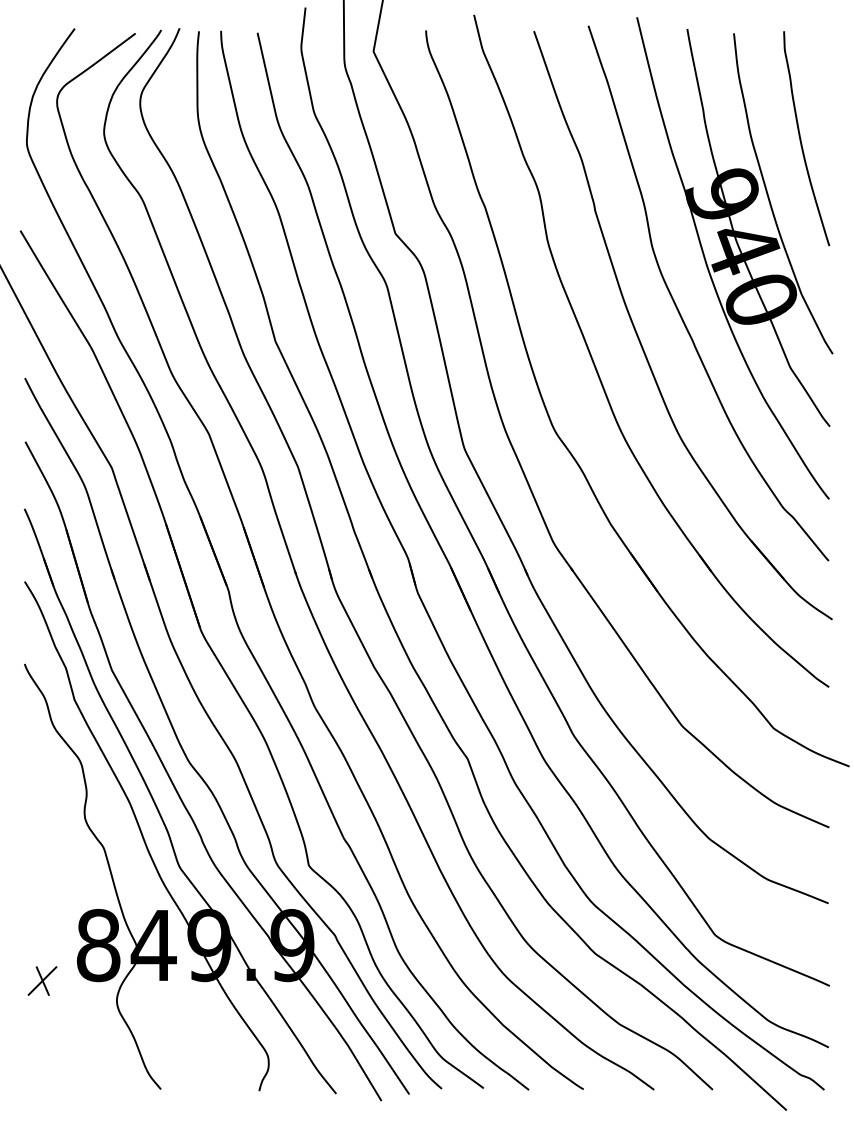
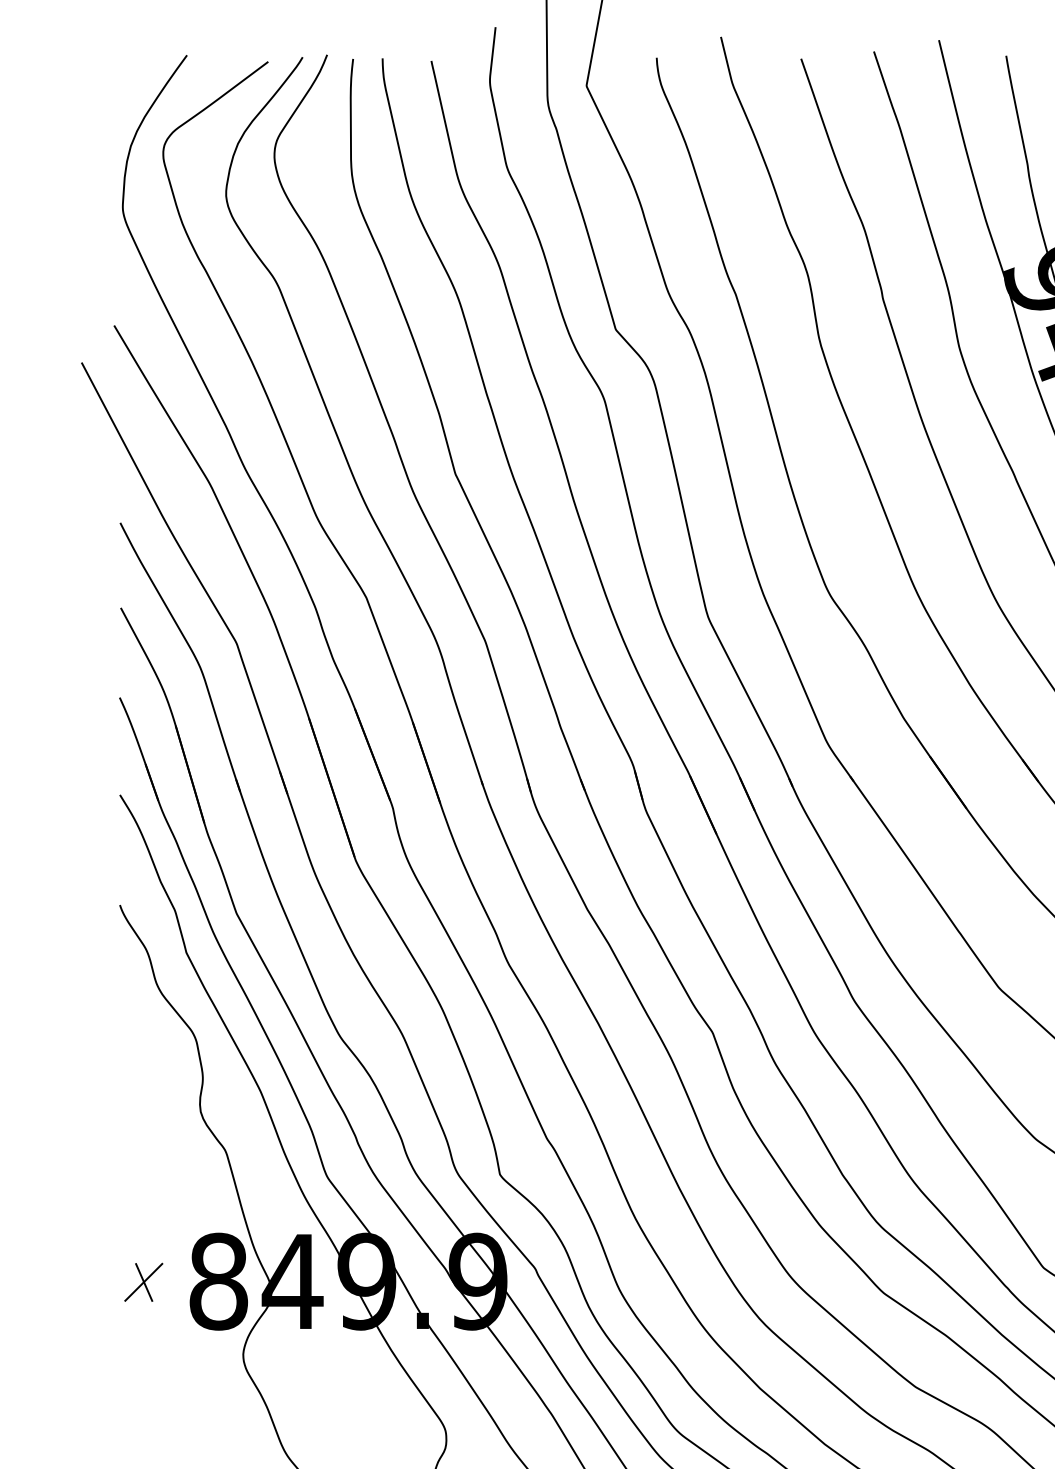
part: (42, 980) -> (143, 1281), moved

